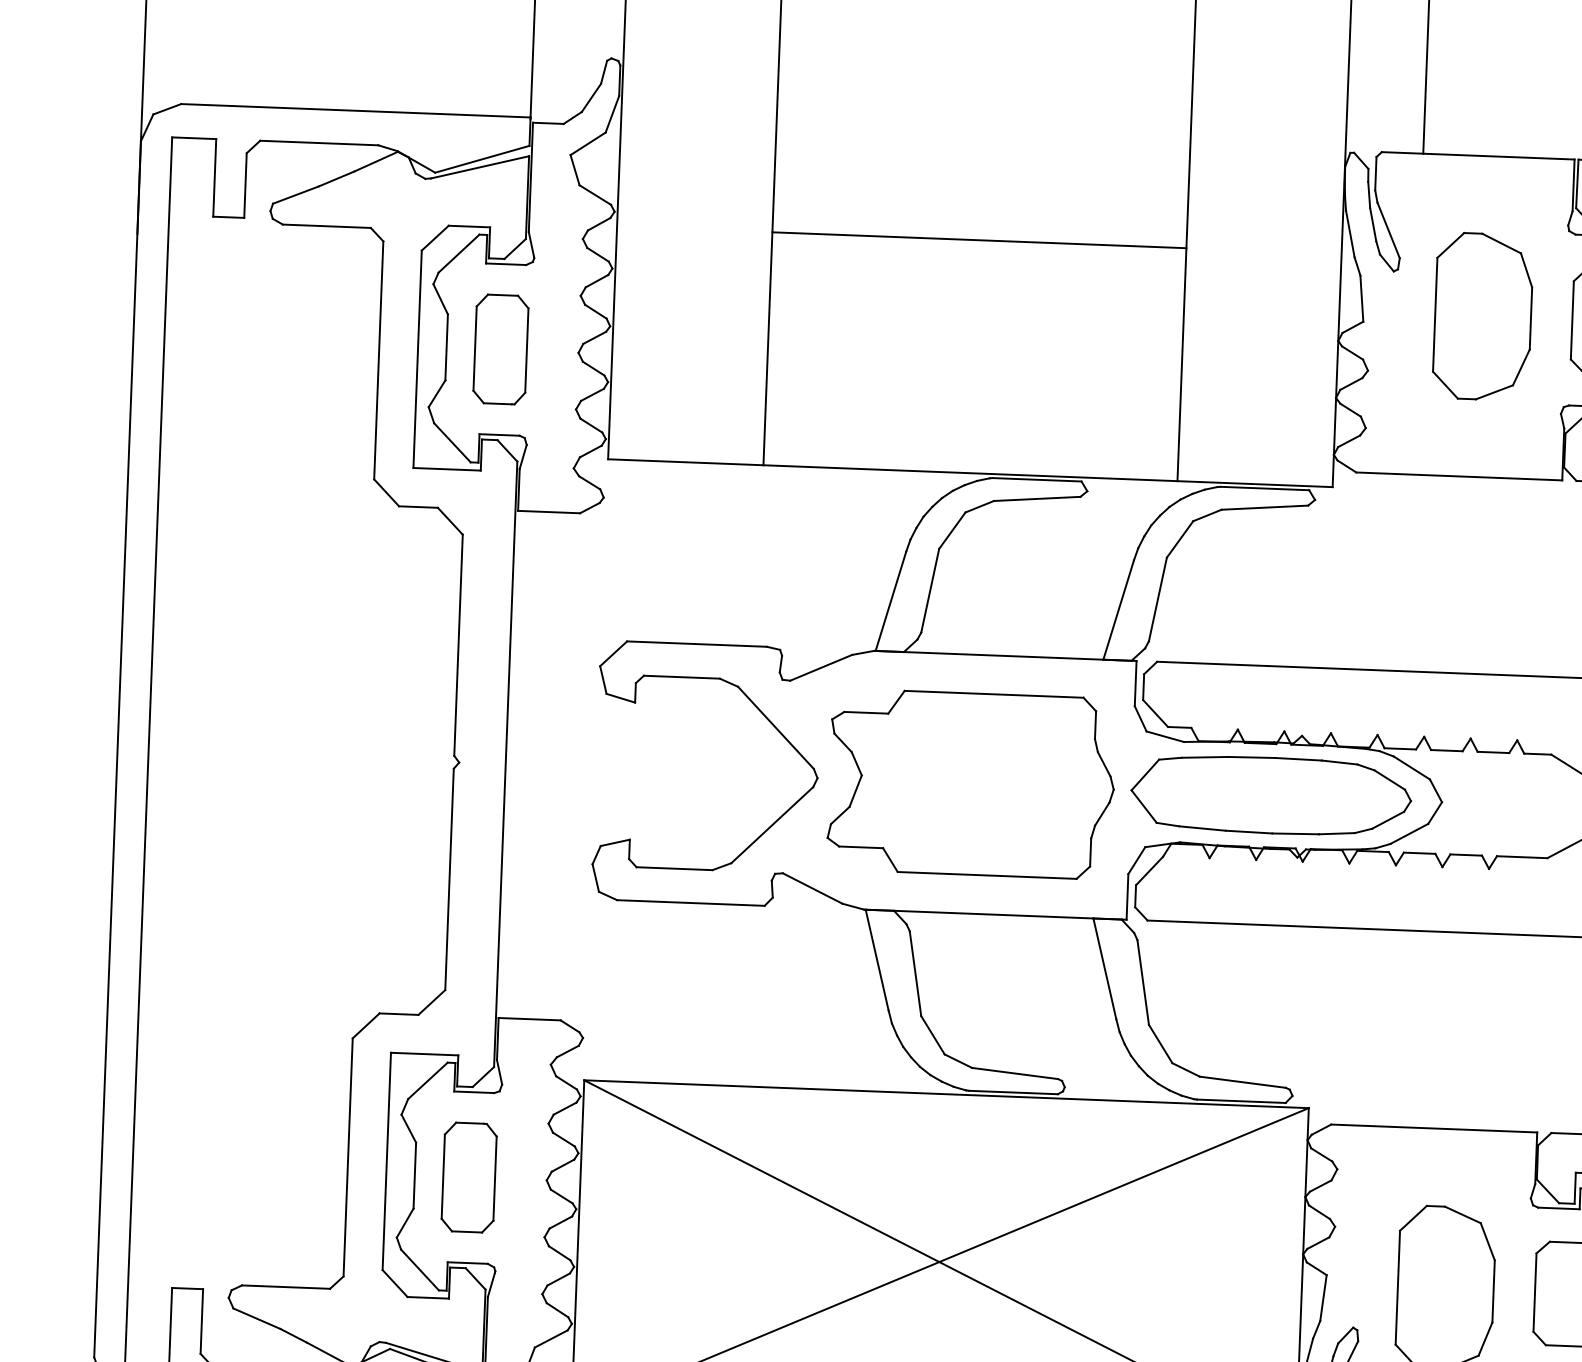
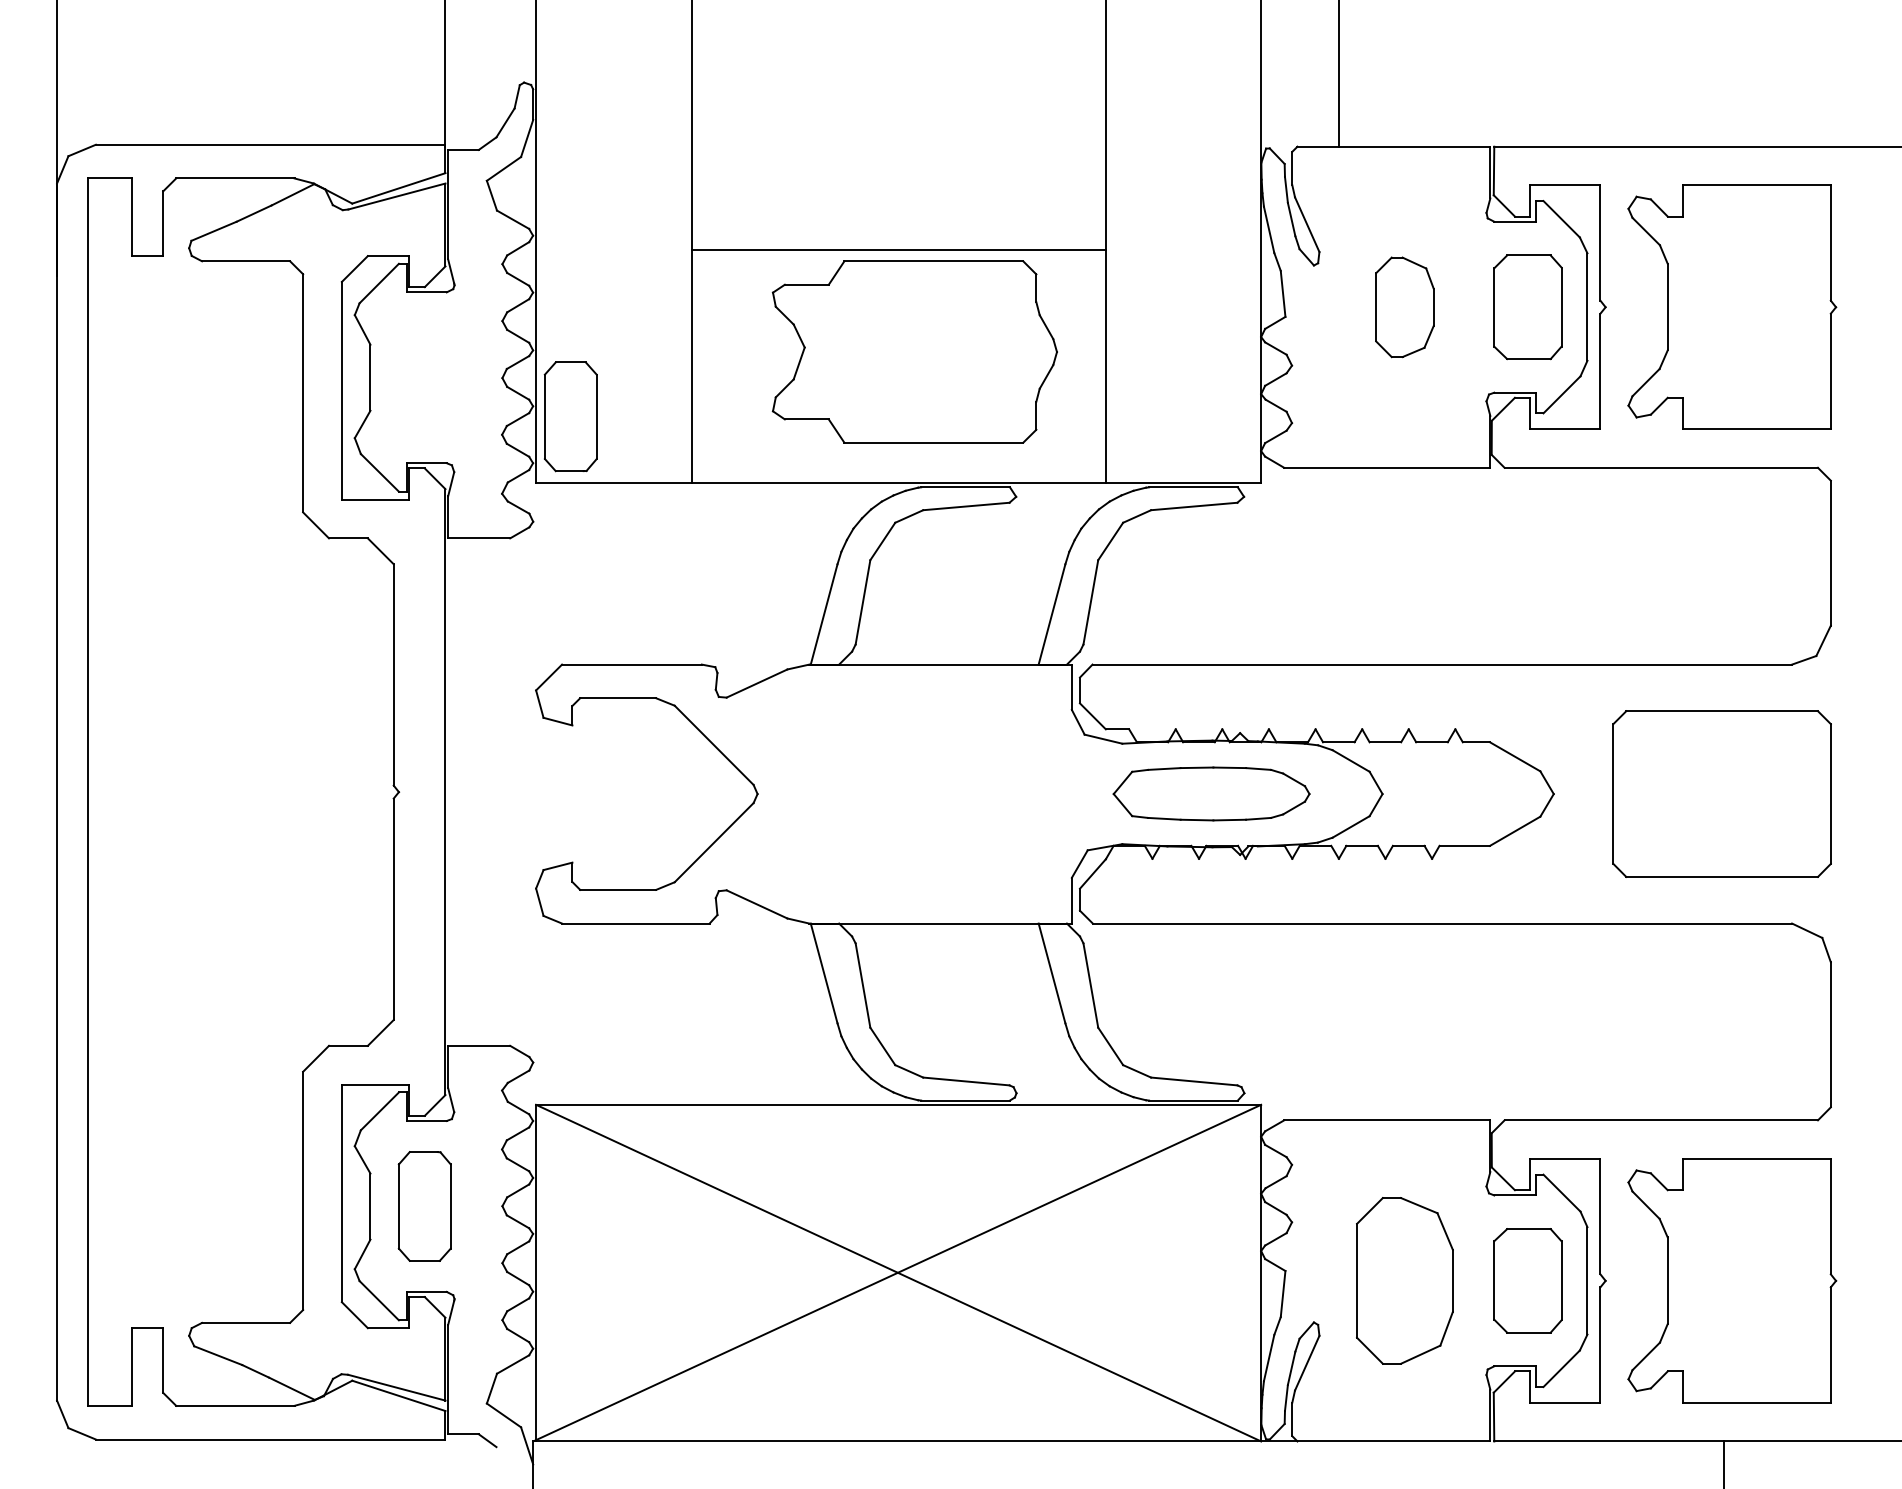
part: (1482, 316) -> (1404, 307), size x0.6
part: (500, 349) -> (570, 416), moved
part: (971, 783) -> (914, 351), moved
part: (1271, 795) -> (1211, 793), size x0.7

